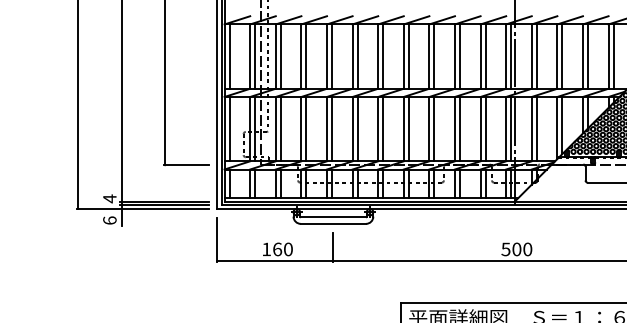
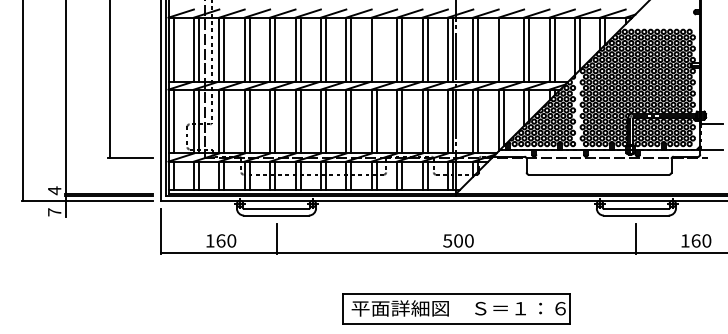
line: (434, 56) -> (376, 49), removed
line: (562, 56) -> (503, 49), removed
text: (109, 220) -> (54, 212), 6 -> 7

